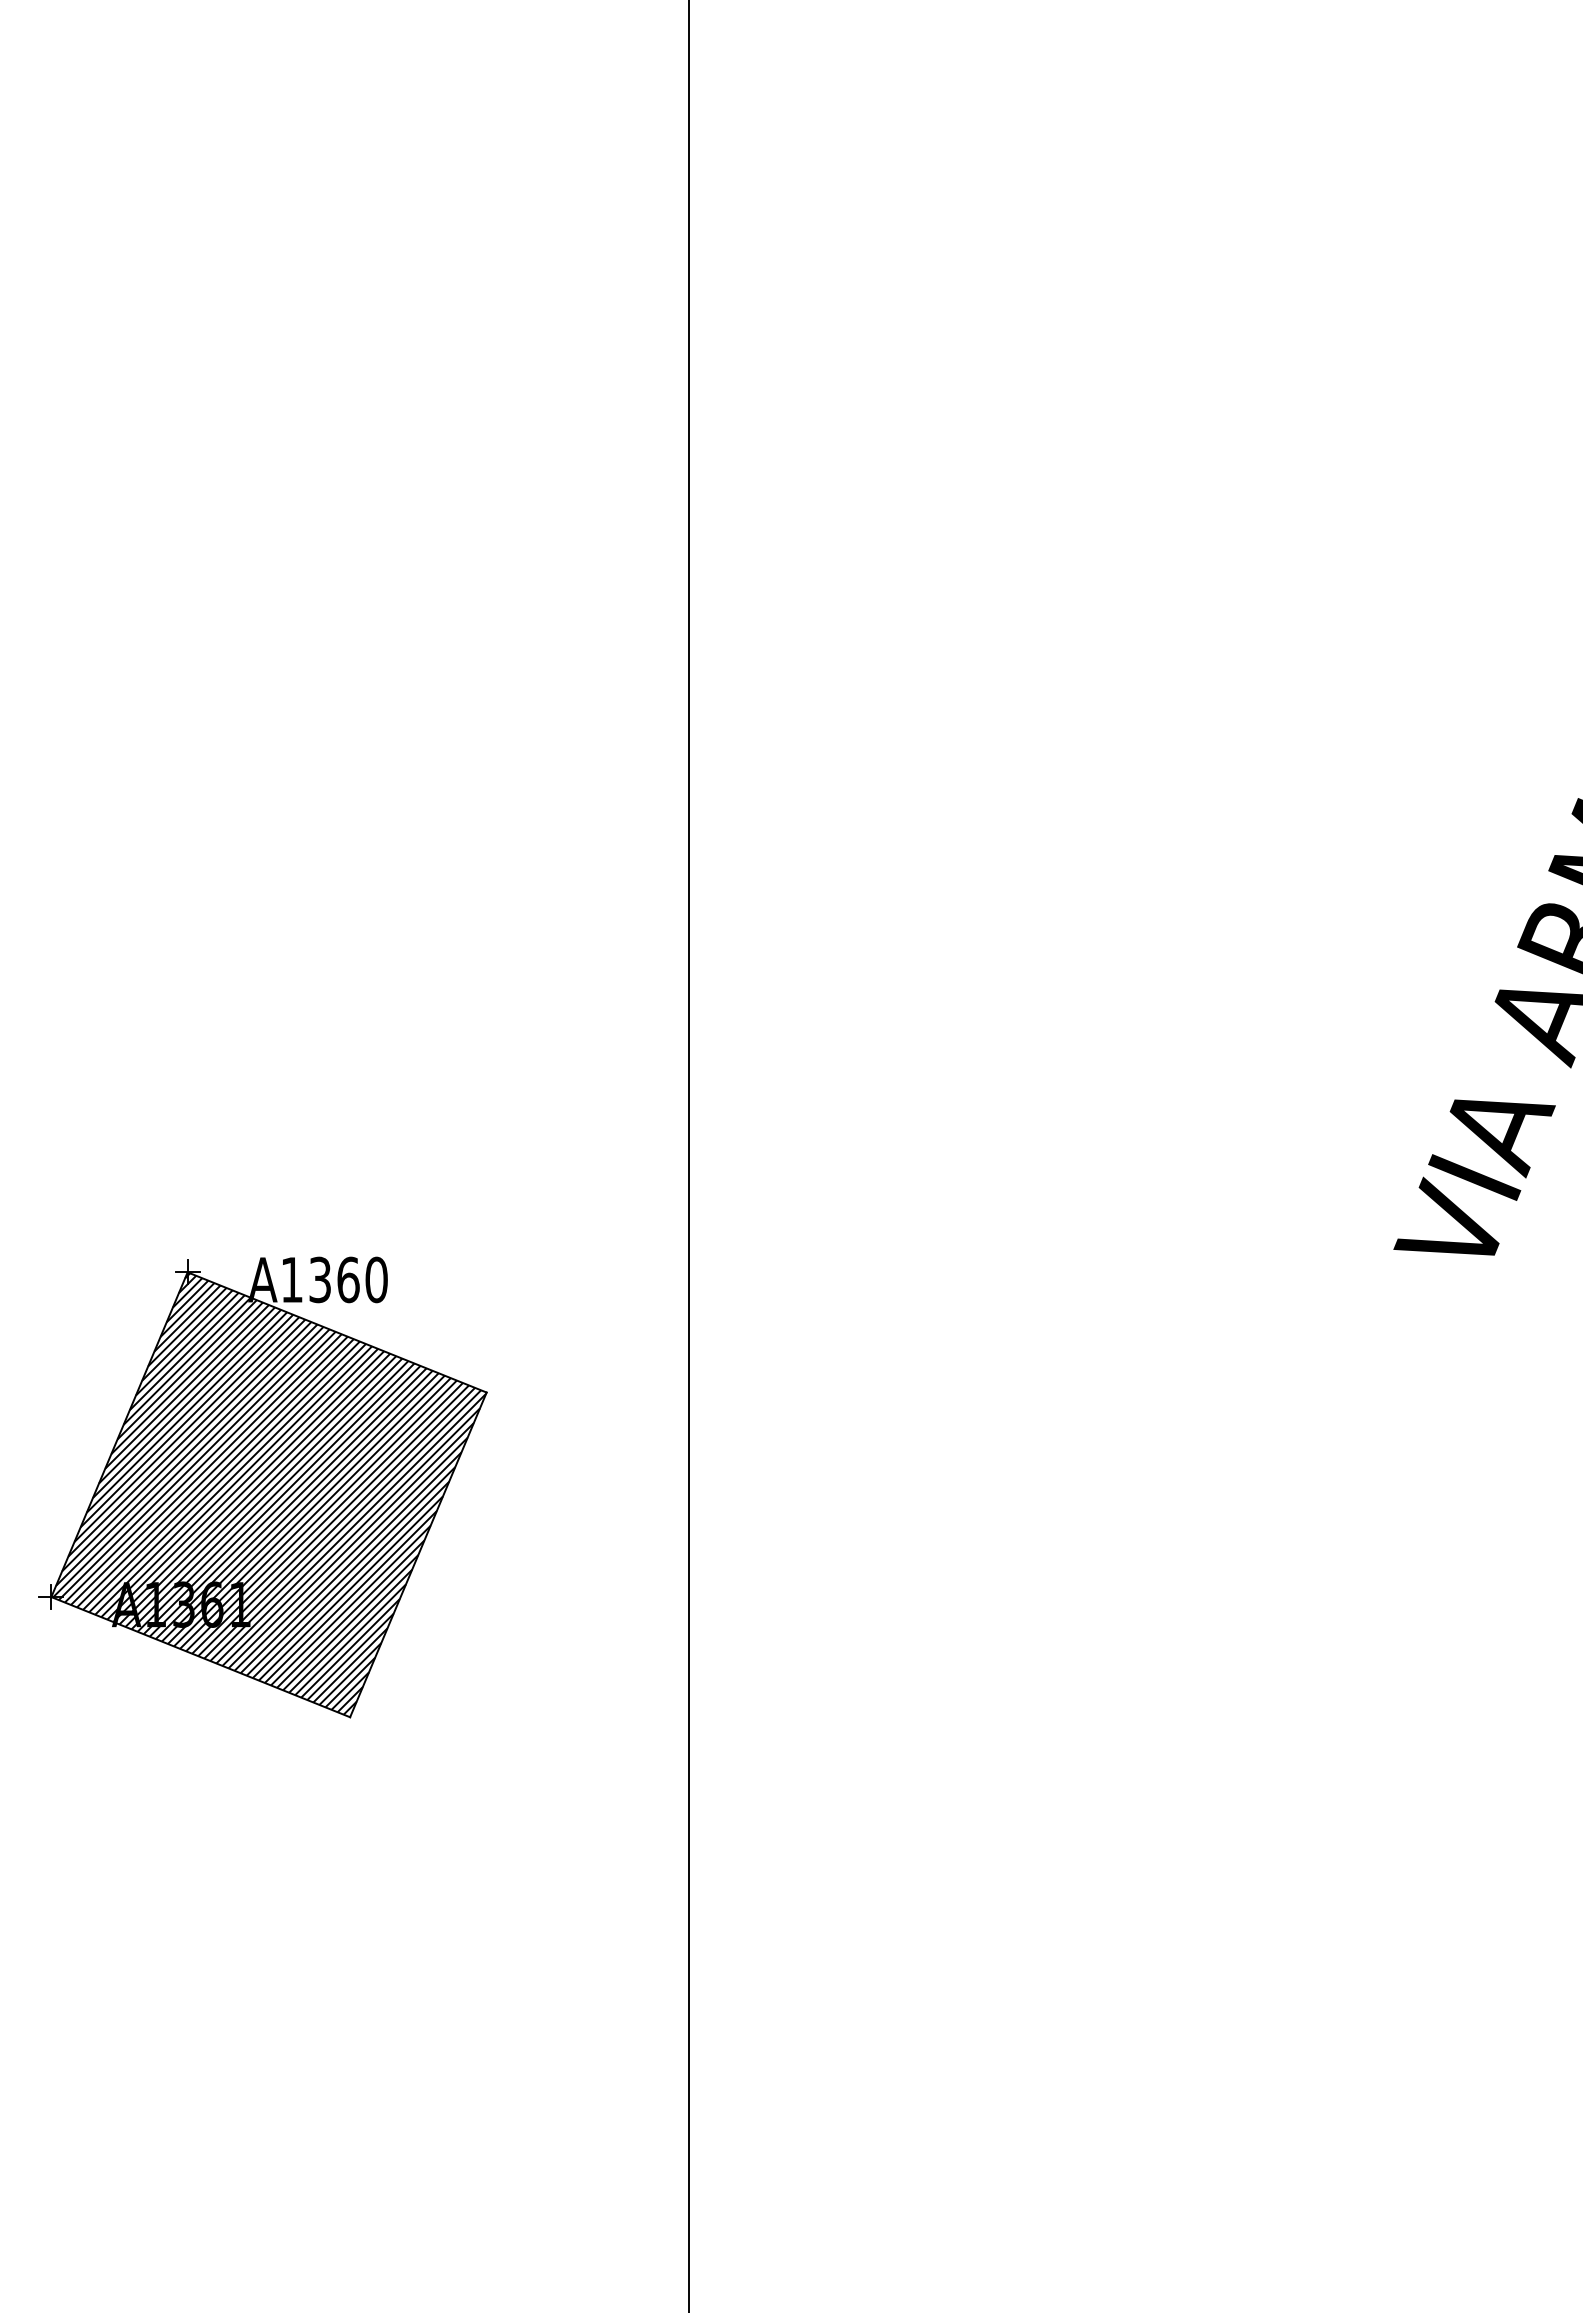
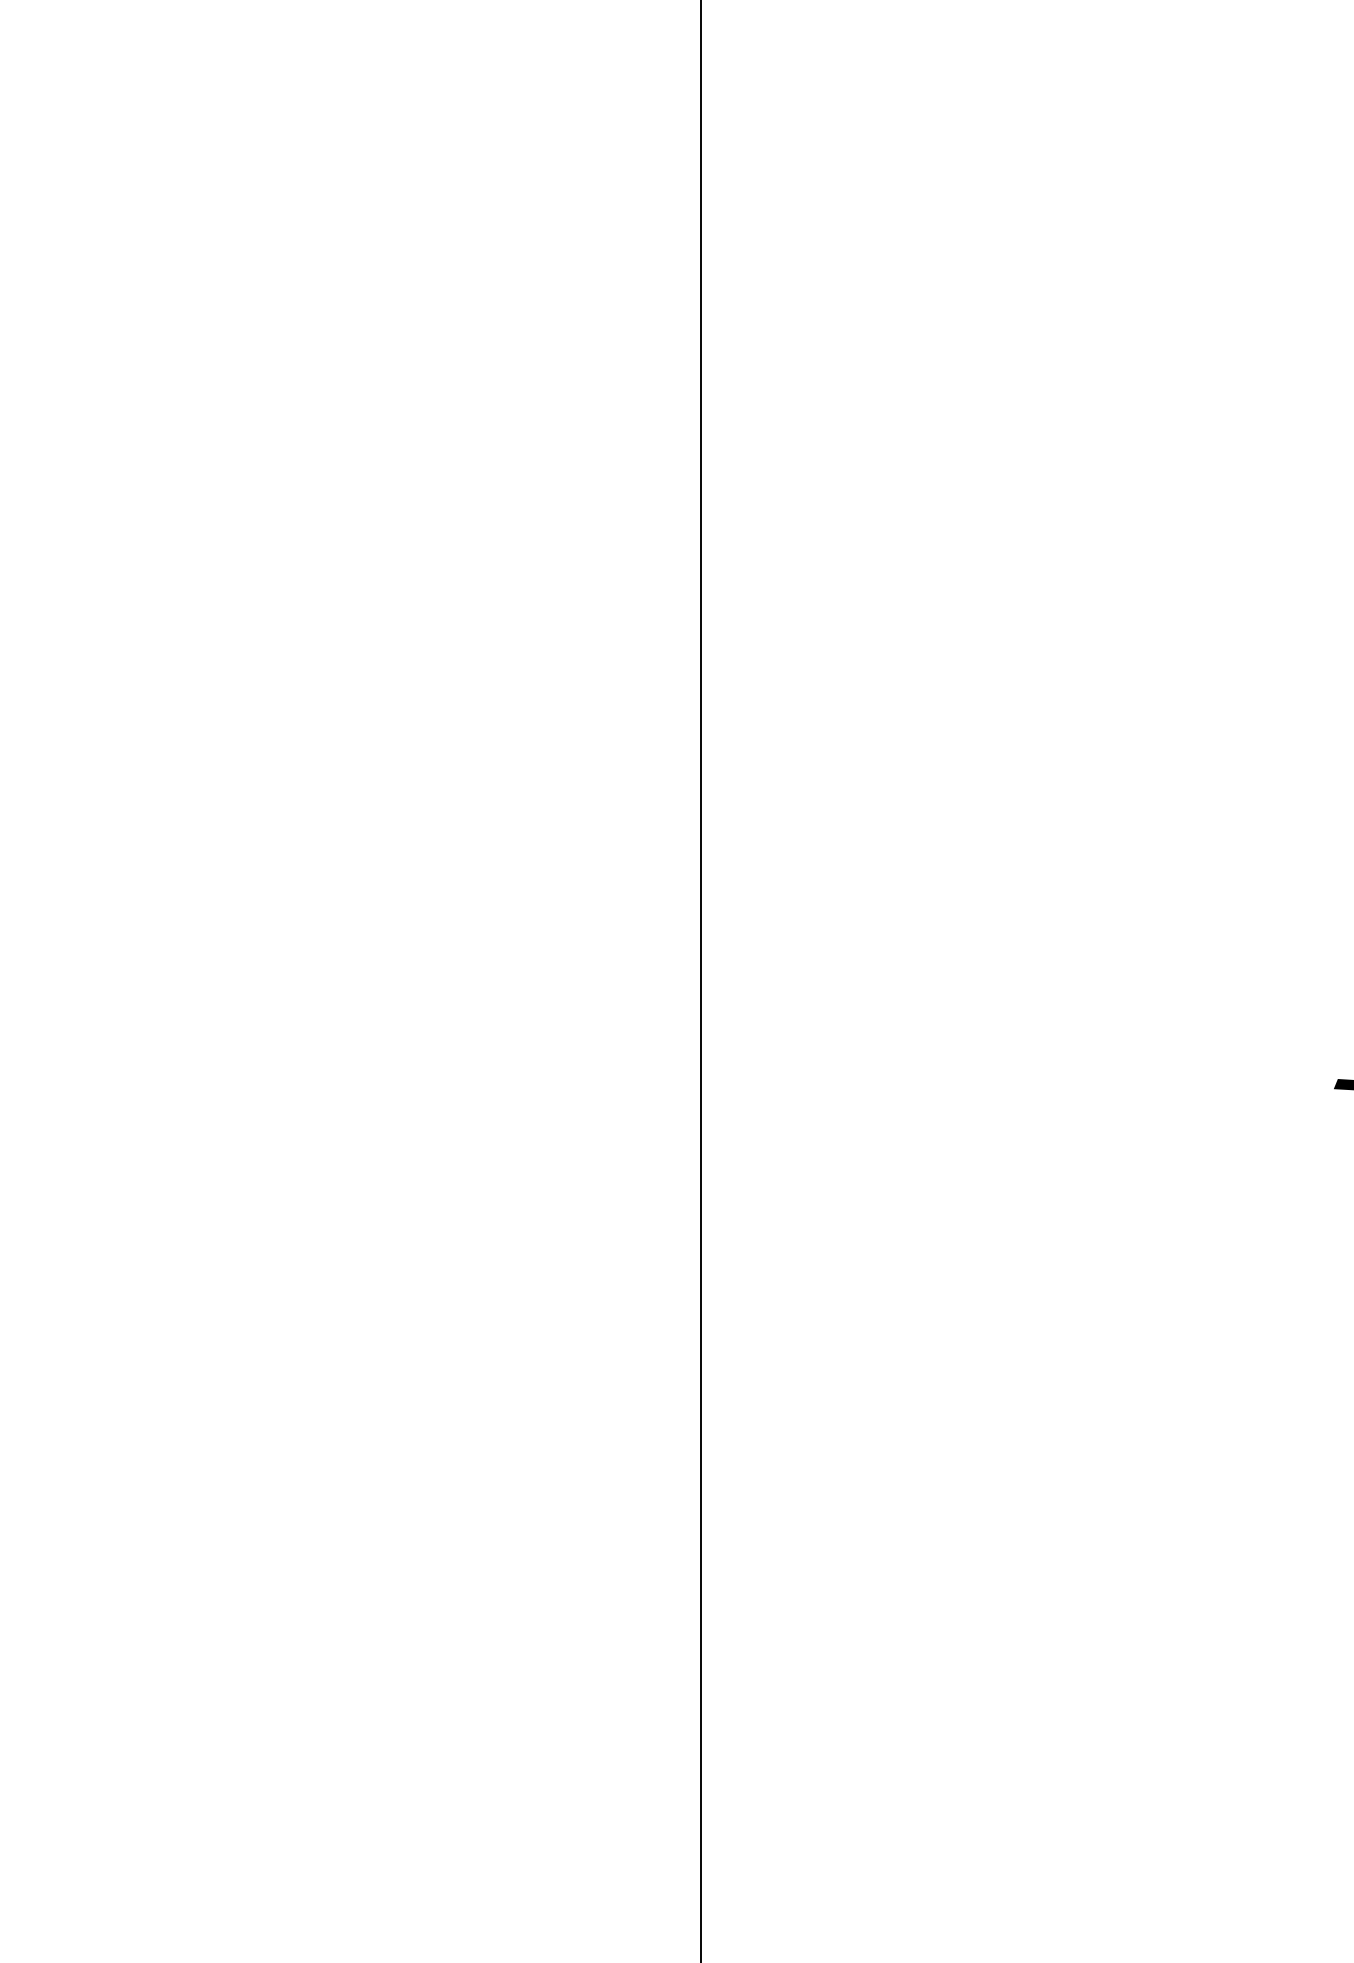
part: (262, 1487) -> (318, 1302), removed

